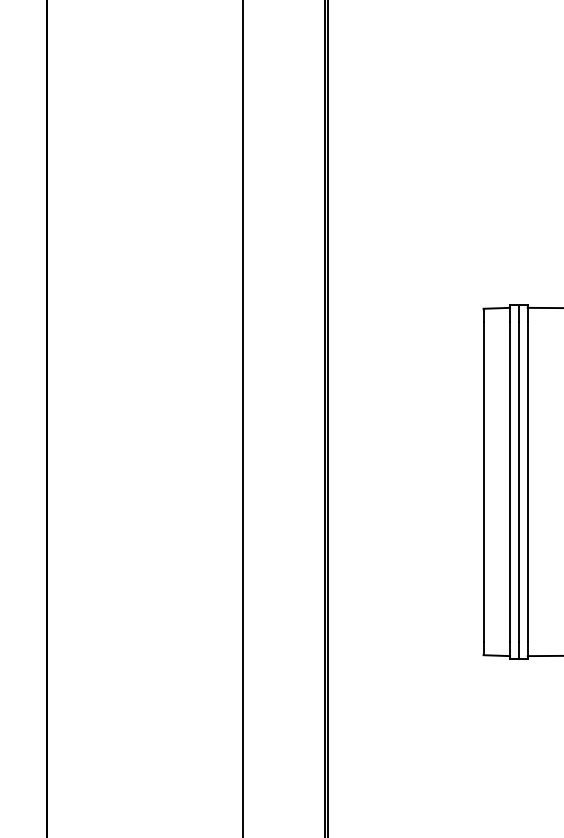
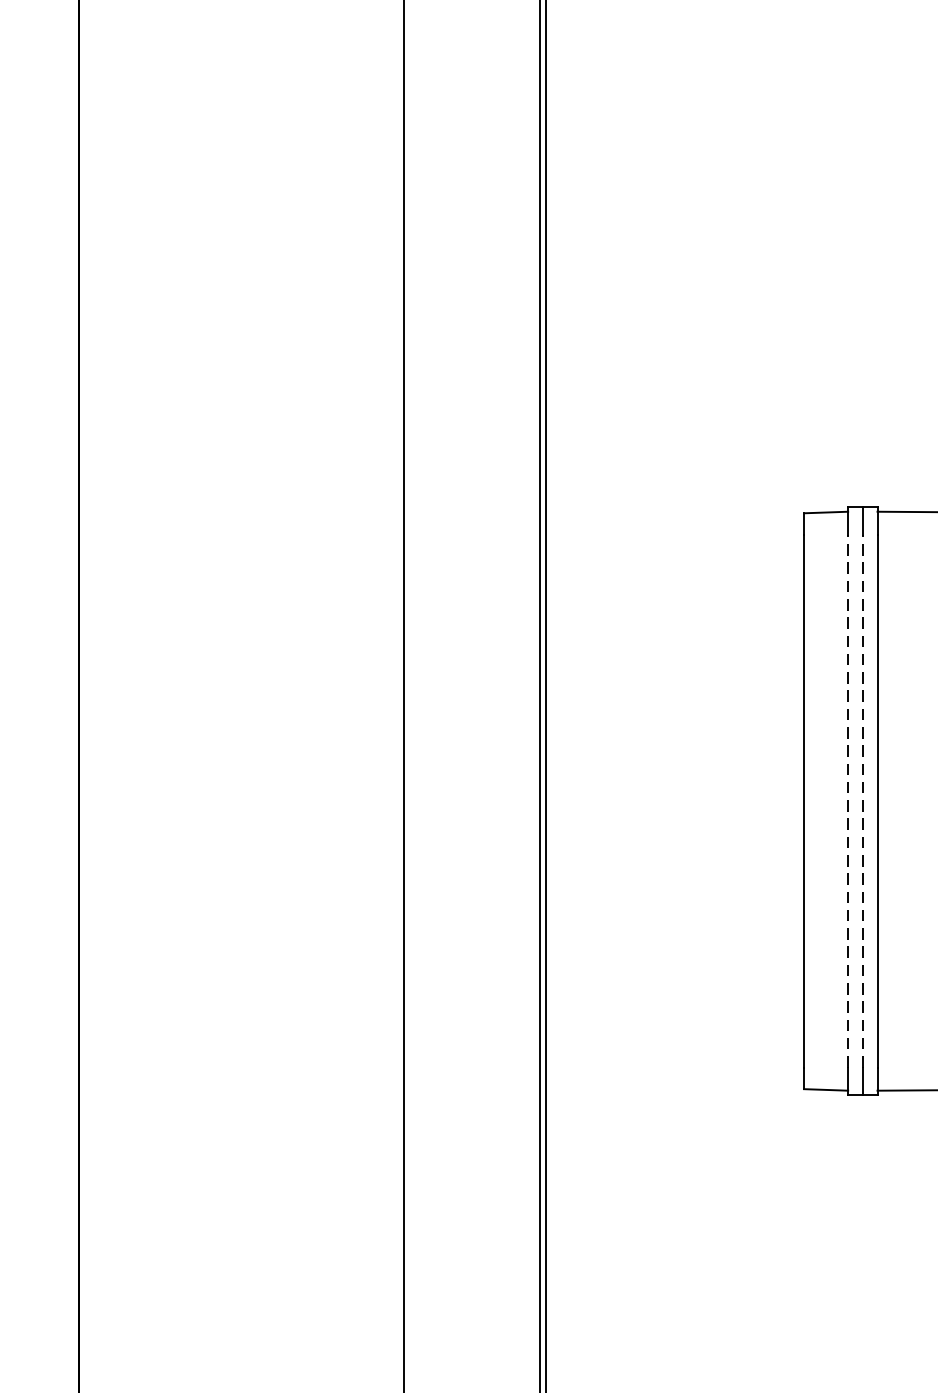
line: (510, 481) -> (848, 800), solid -> dashed
line: (518, 481) -> (862, 800), solid -> dashed

